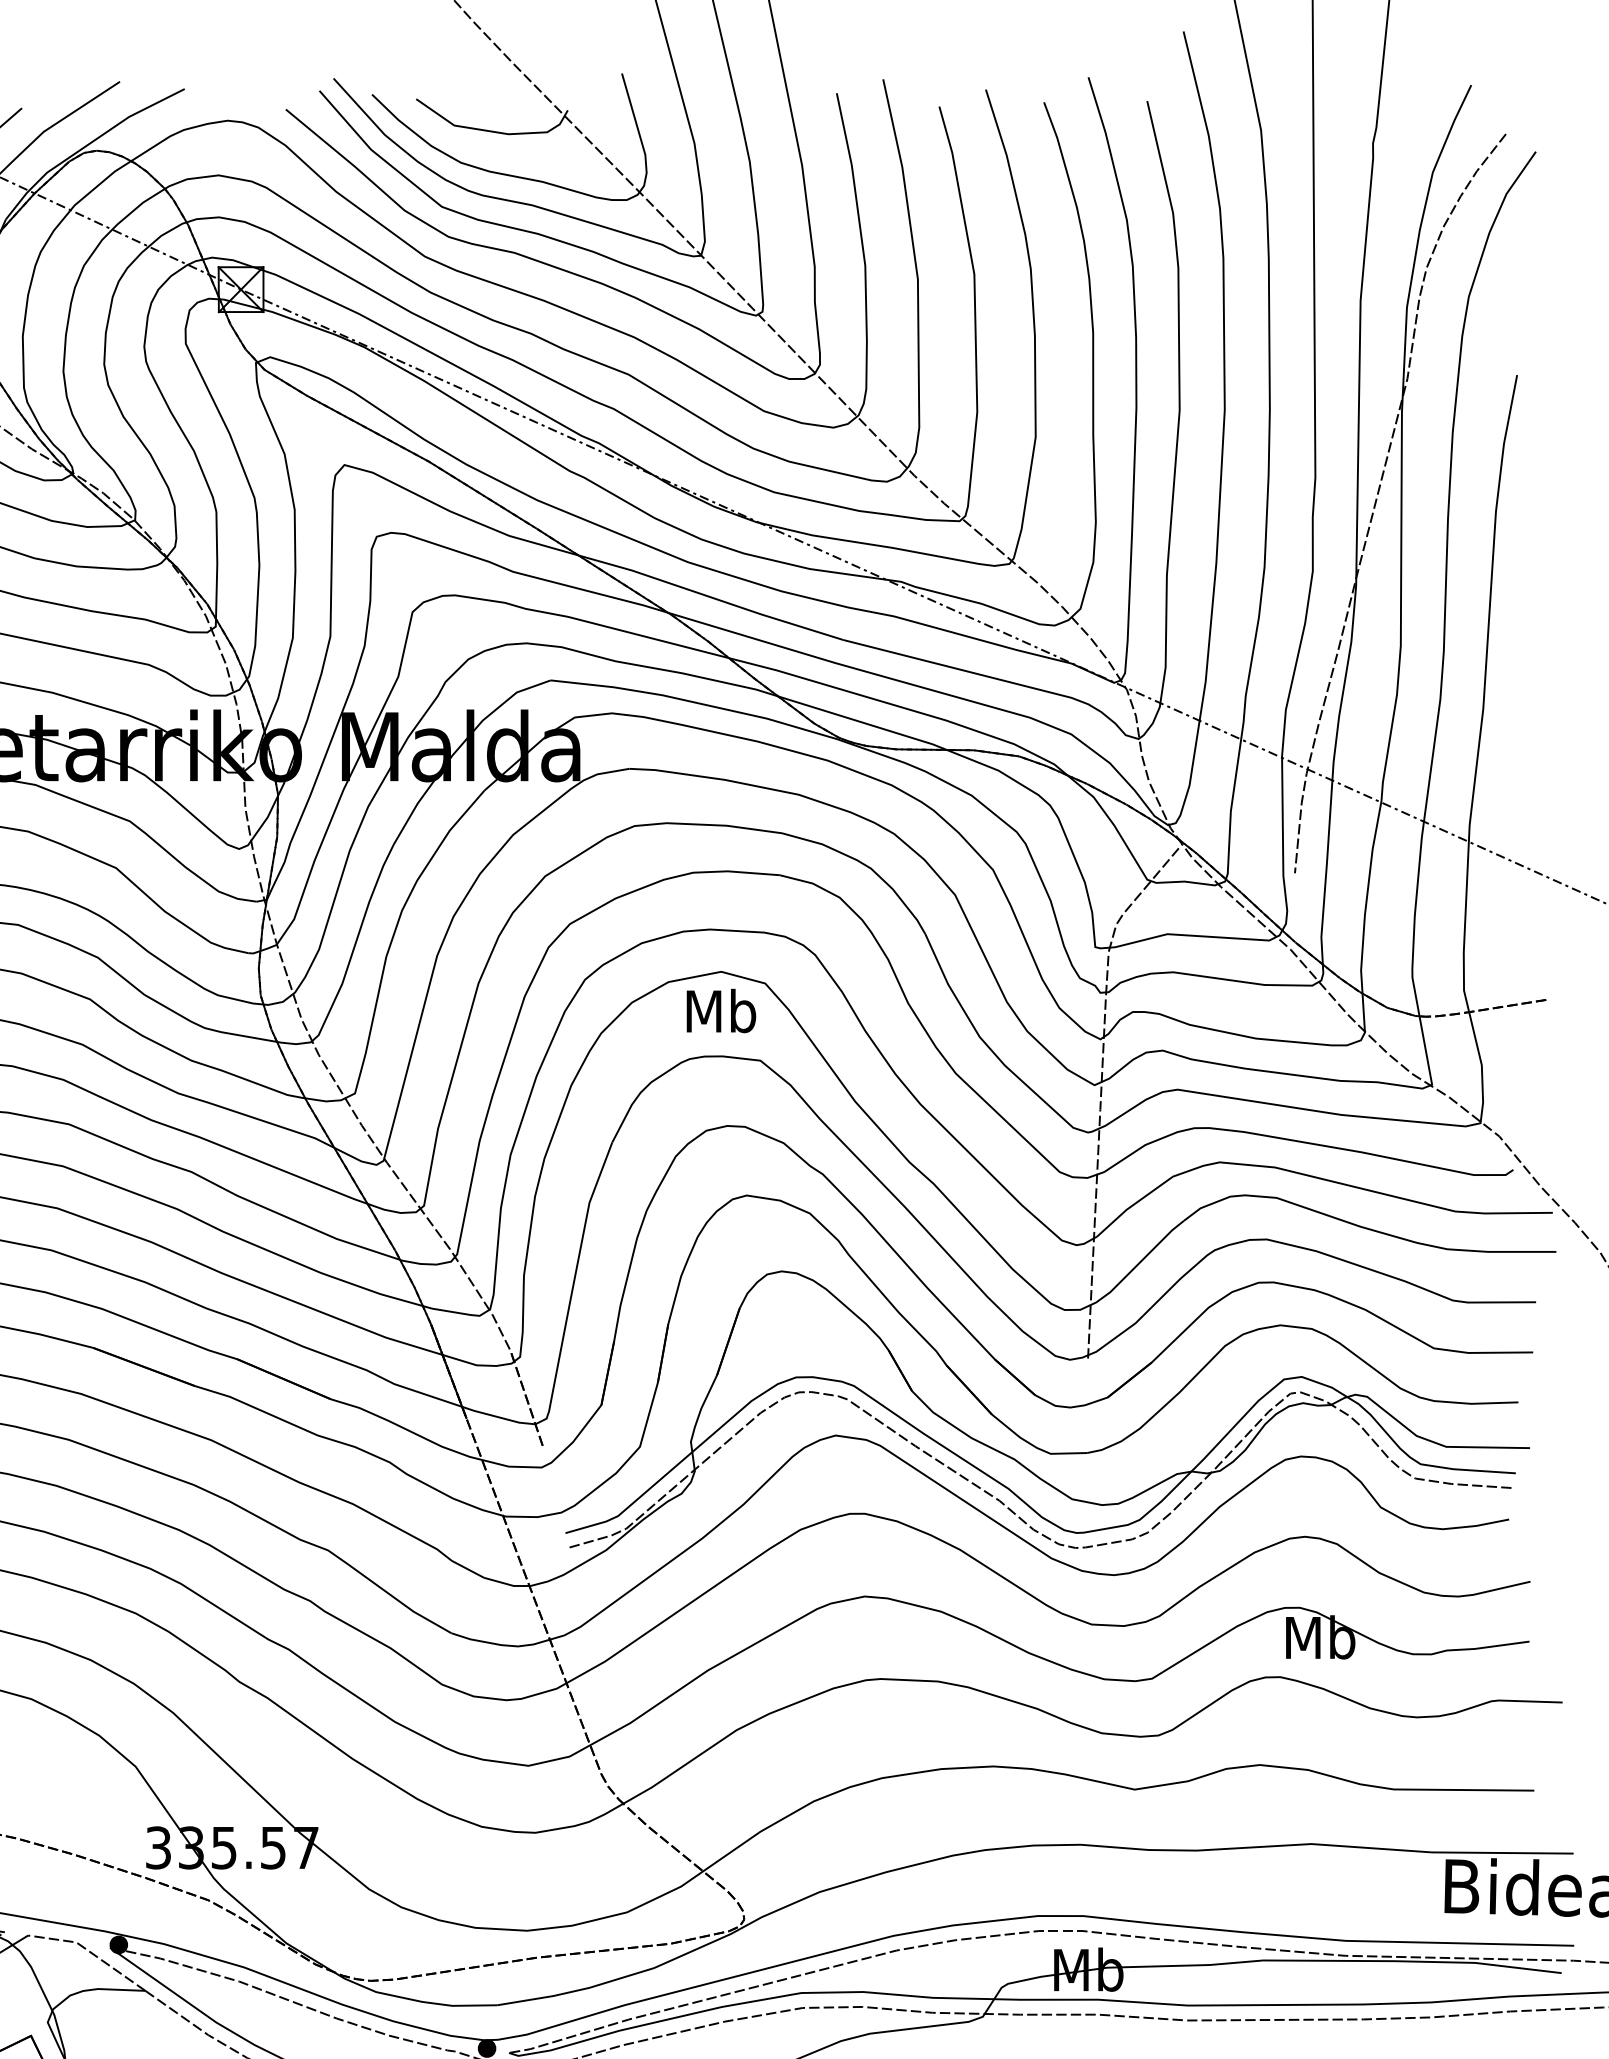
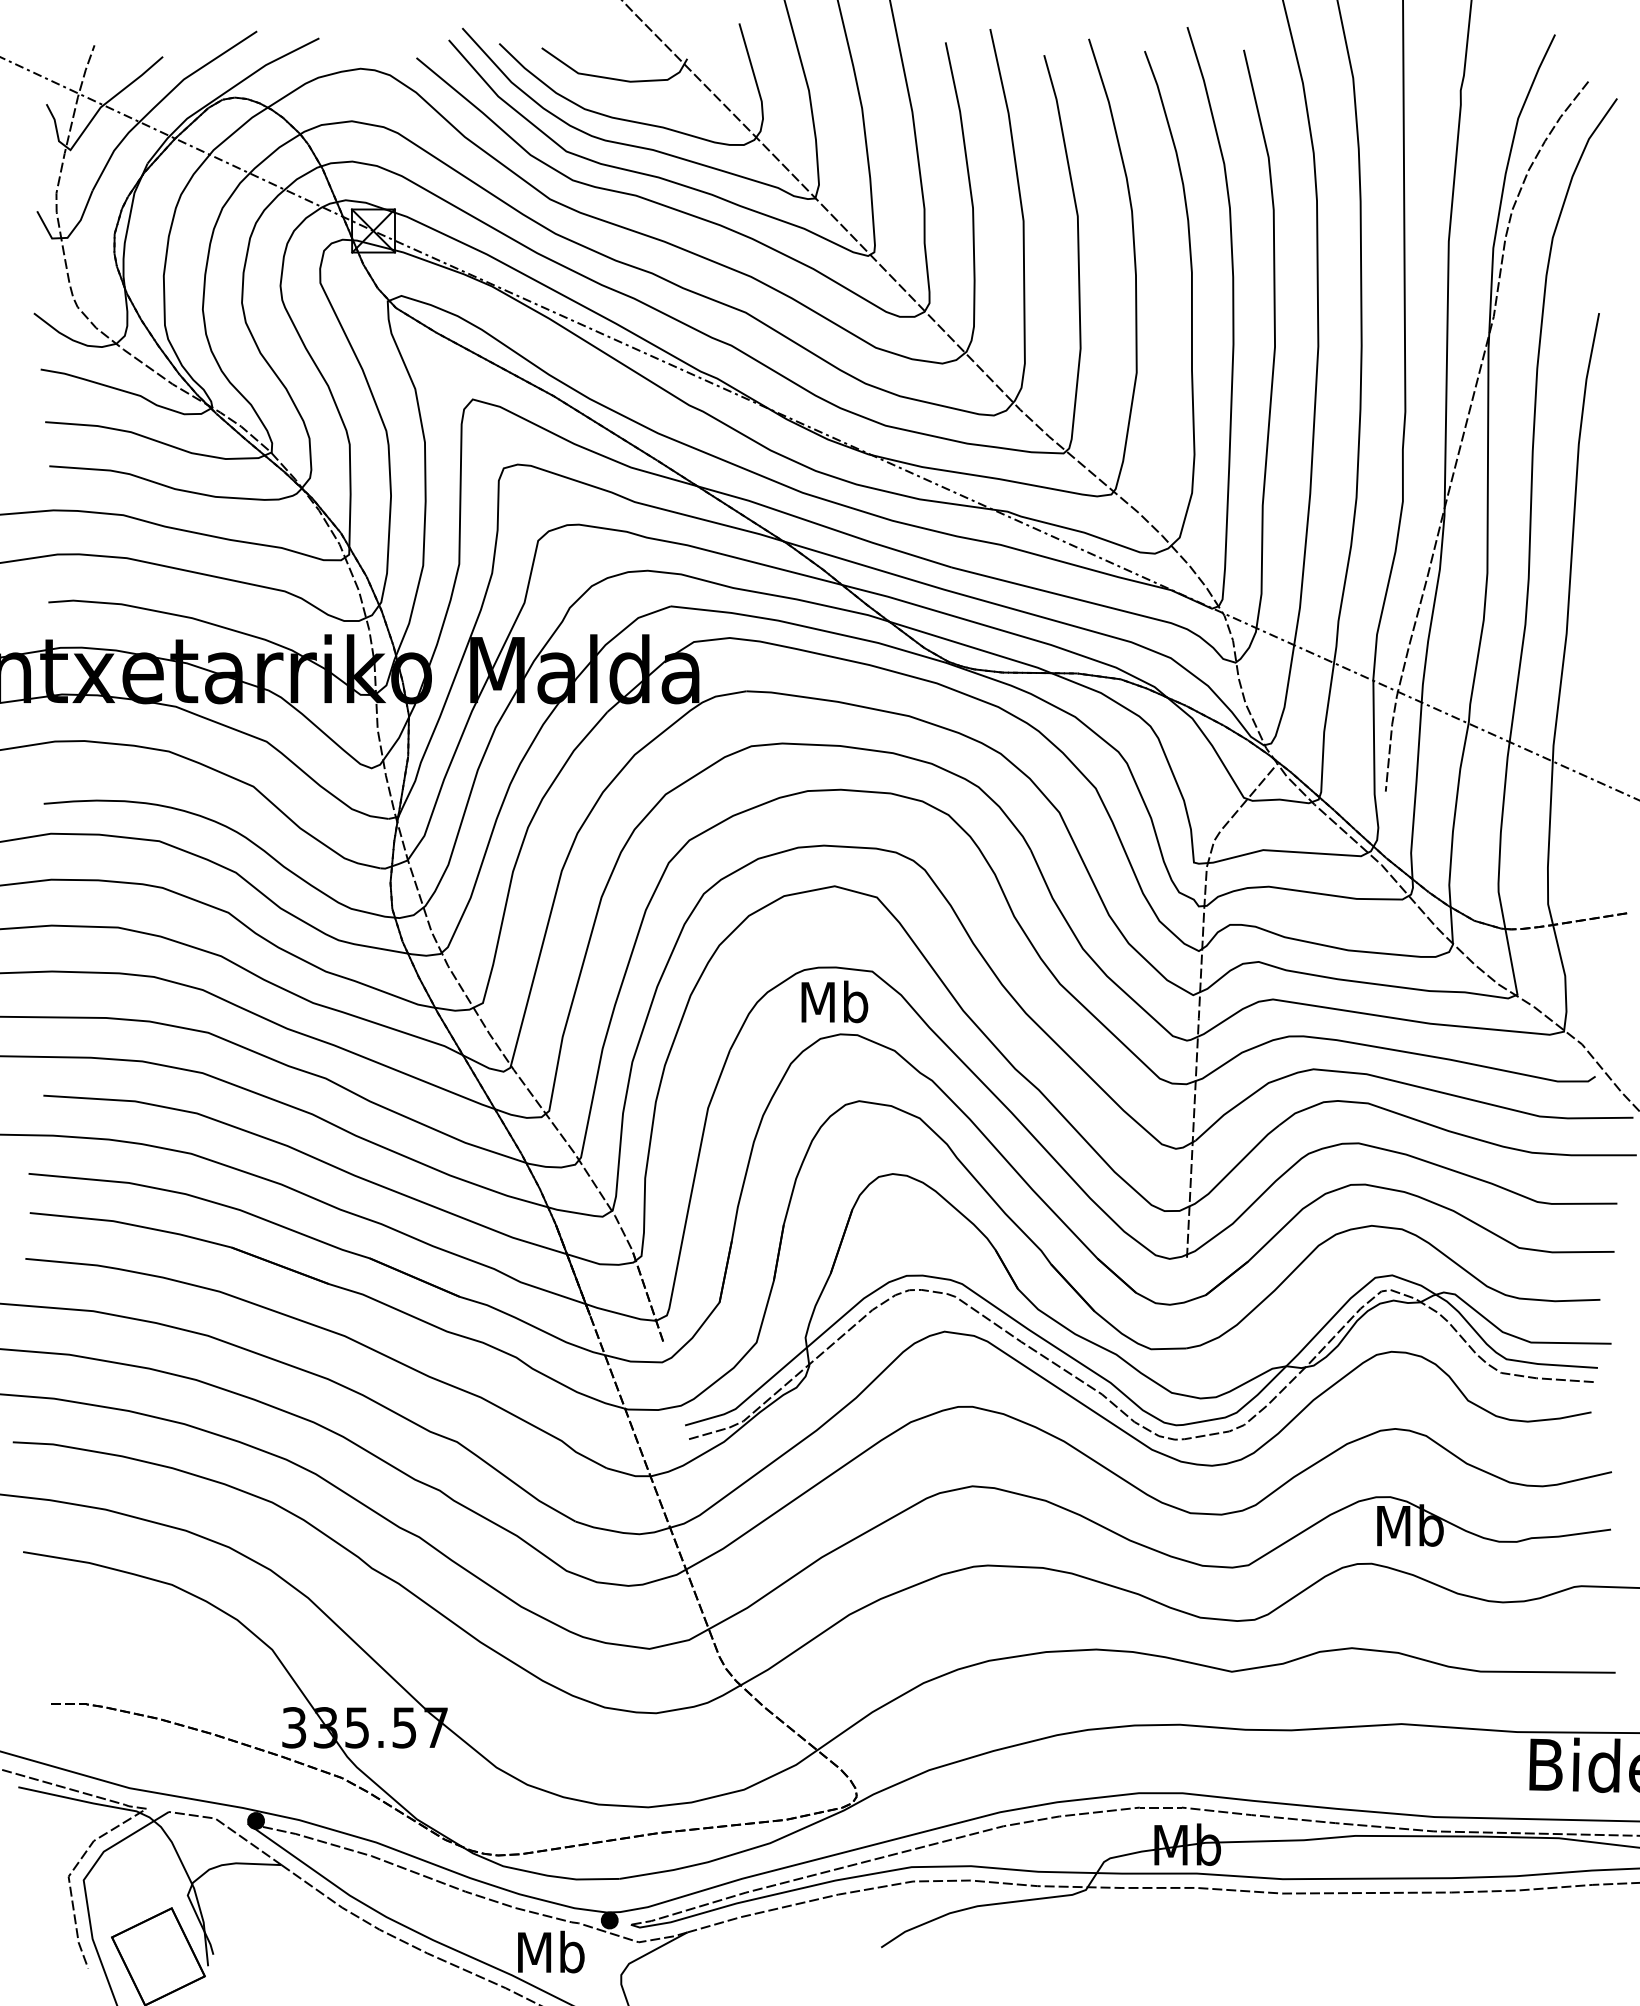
text: (721, 1010) -> (834, 1001), moved

